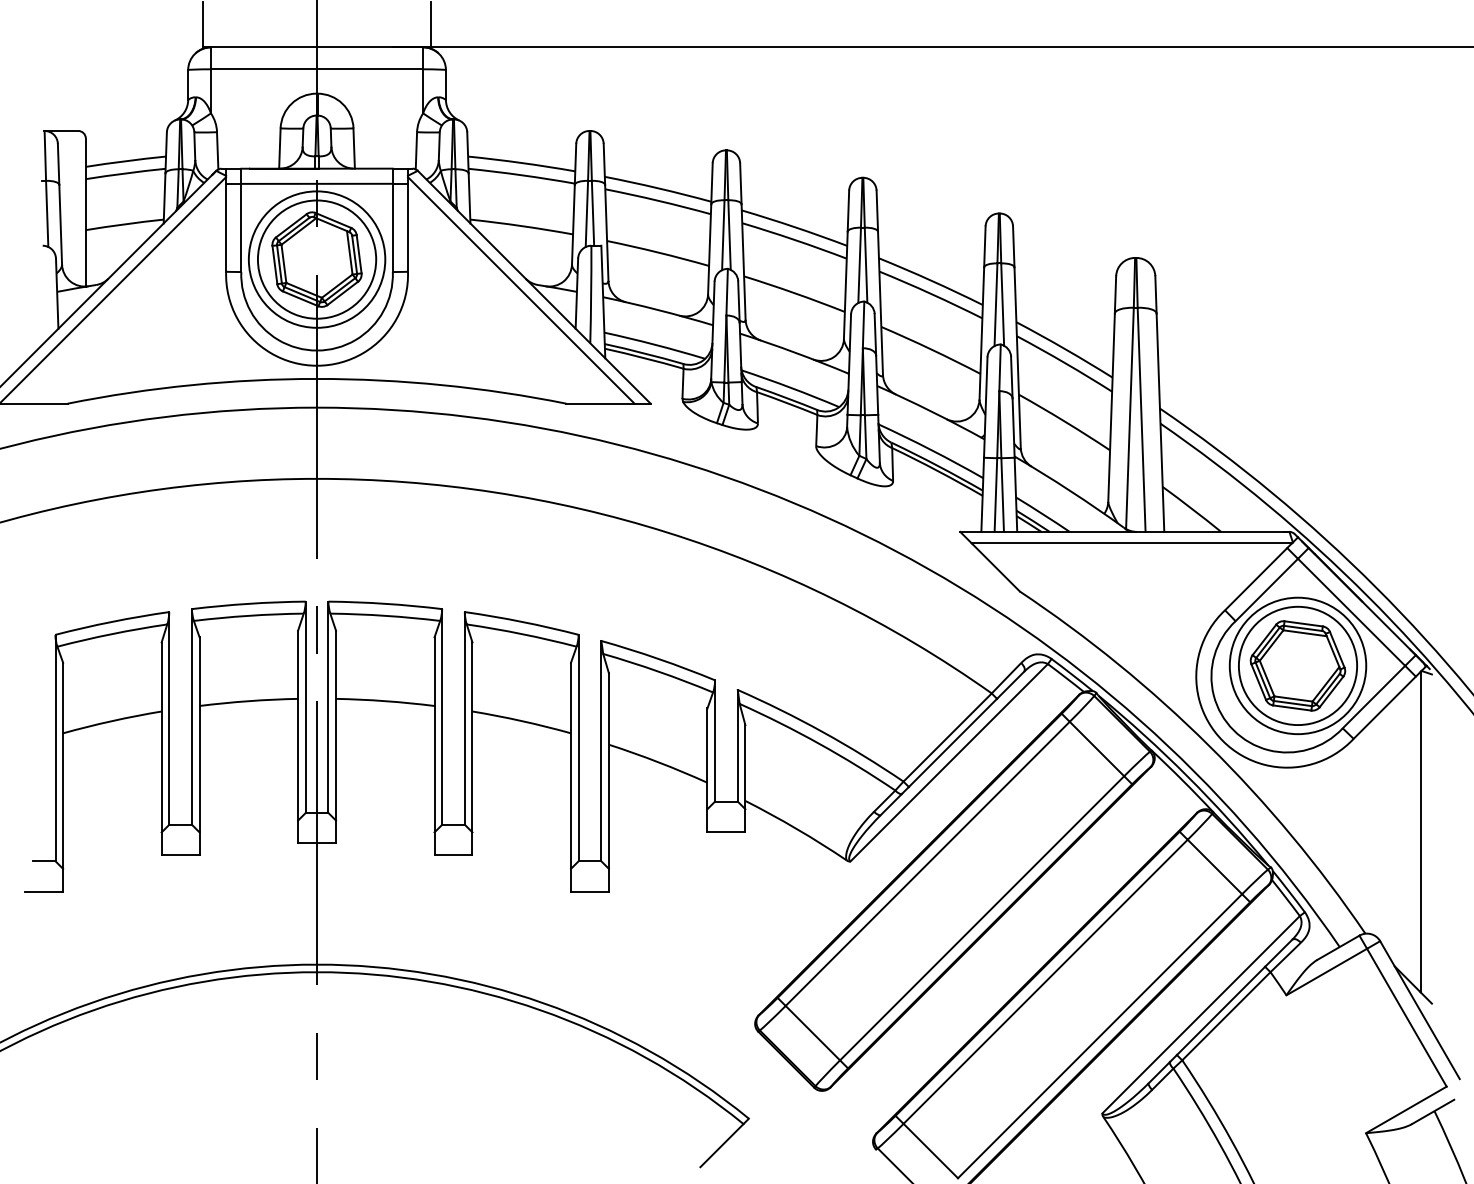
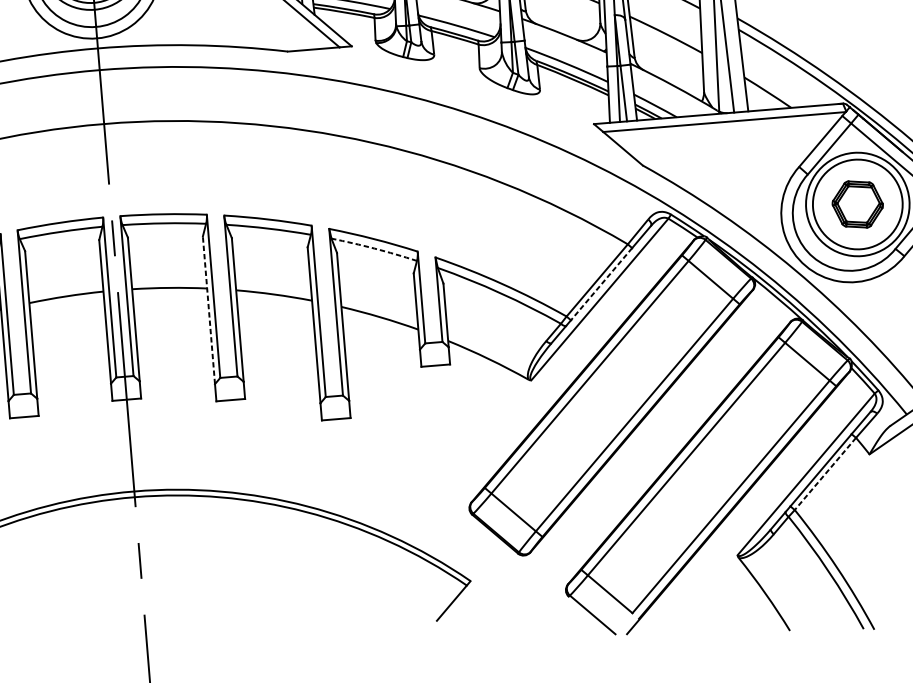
part: (1297, 665) -> (857, 204), size x0.7
arc: (658, 671) -> (374, 248), solid -> dashed
line: (434, 734) -> (208, 310), solid -> dashed
line: (952, 743) -> (601, 284), solid -> dashed
line: (1226, 1016) -> (825, 474), solid -> dashed

